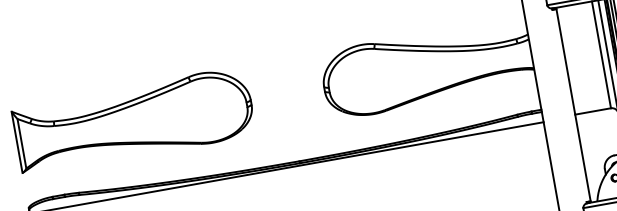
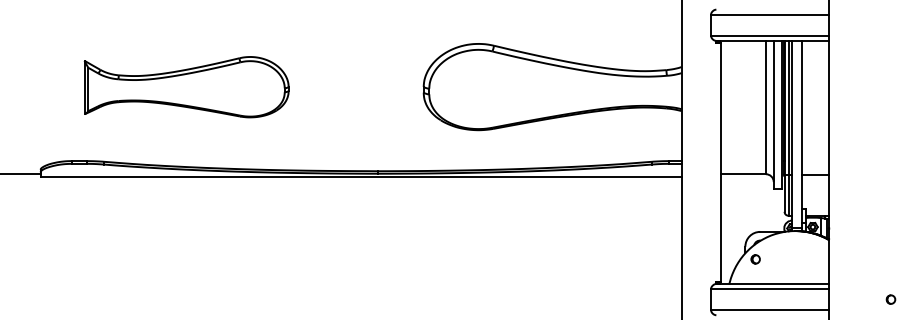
part: (134, 121) -> (186, 87), size x0.7

